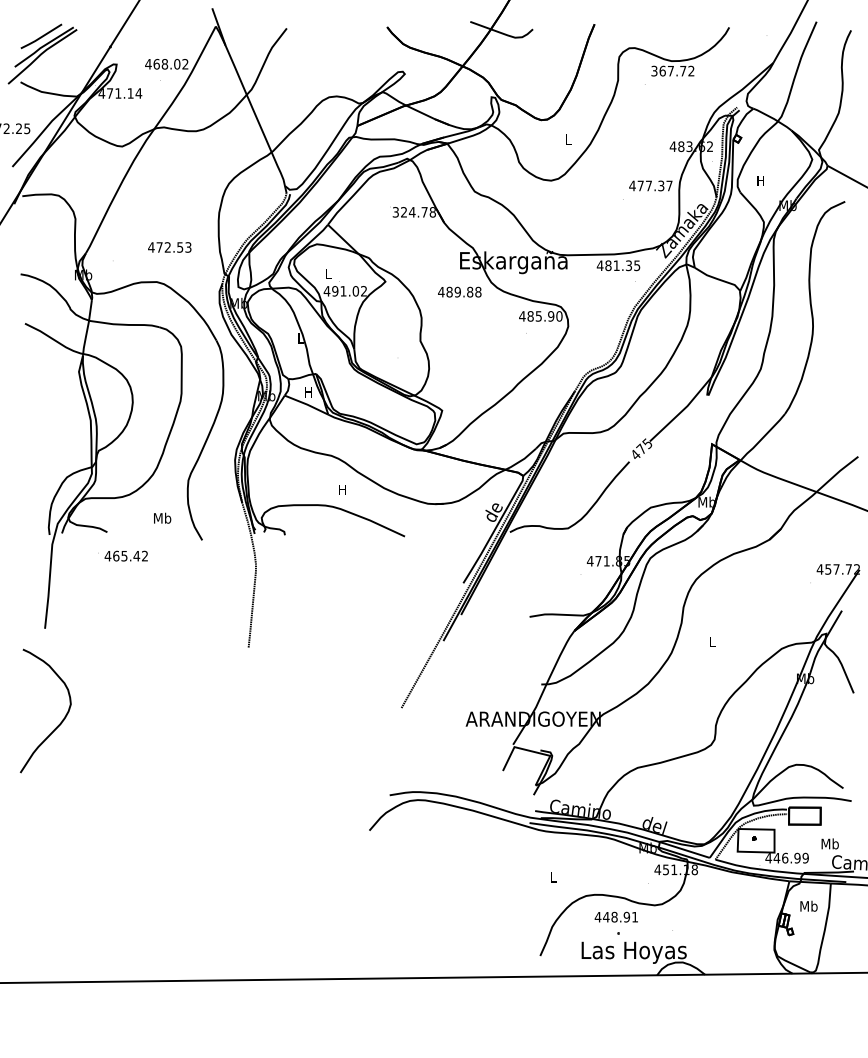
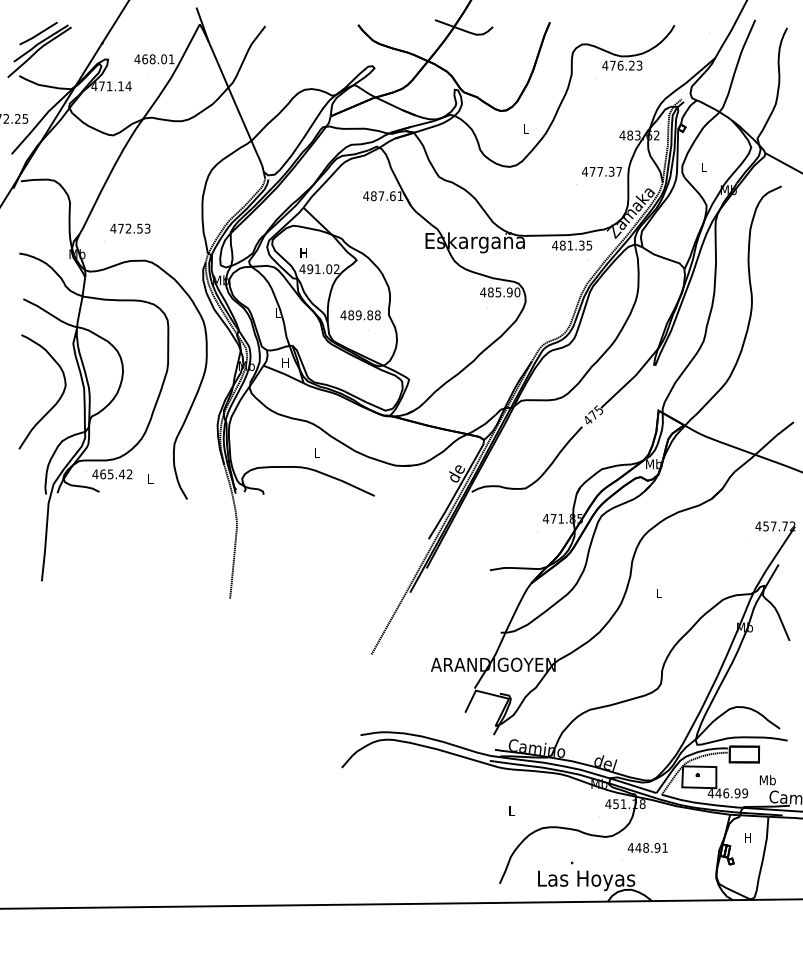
text: (185, 64) -> (171, 59), 468.02 -> 468.01
text: (672, 70) -> (622, 65), 367.72 -> 476.23
text: (760, 180) -> (703, 166), H -> L
text: (414, 212) -> (383, 196), 324.78 -> 487.61
text: (169, 247) -> (130, 228), moved
text: (328, 273) -> (303, 252), L -> H
text: (459, 291) -> (360, 314), moved
text: (342, 489) -> (316, 452), H -> L
text: (162, 517) -> (150, 478), Mb -> L
text: (122, 555) -> (108, 473), moved
curve: (59, 723) -> (55, 403), moved
text: (808, 905) -> (747, 837), Mb -> H
text: (615, 916) -> (646, 847), moved

